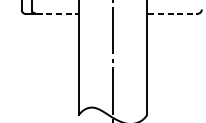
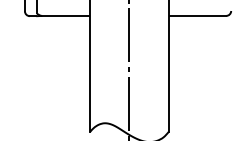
line: (58, 13) -> (66, 15), dashed -> solid
line: (173, 13) -> (198, 15), dashed -> solid

